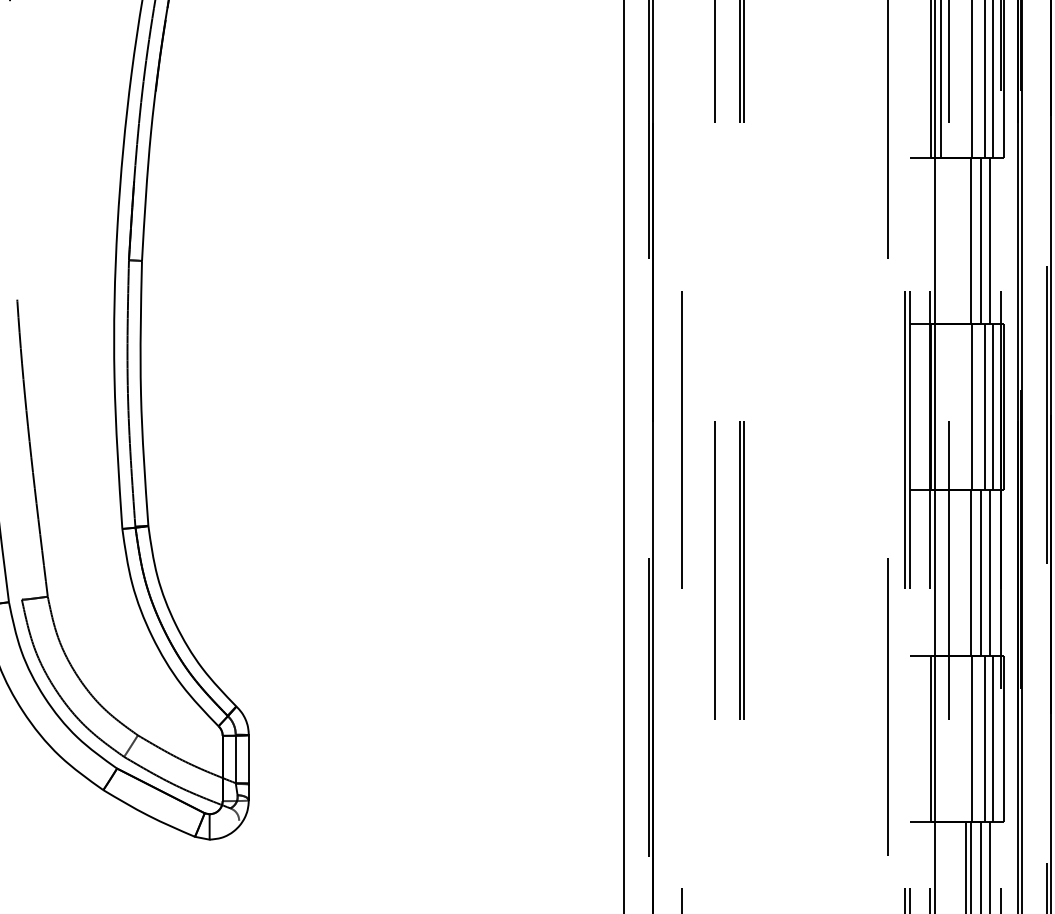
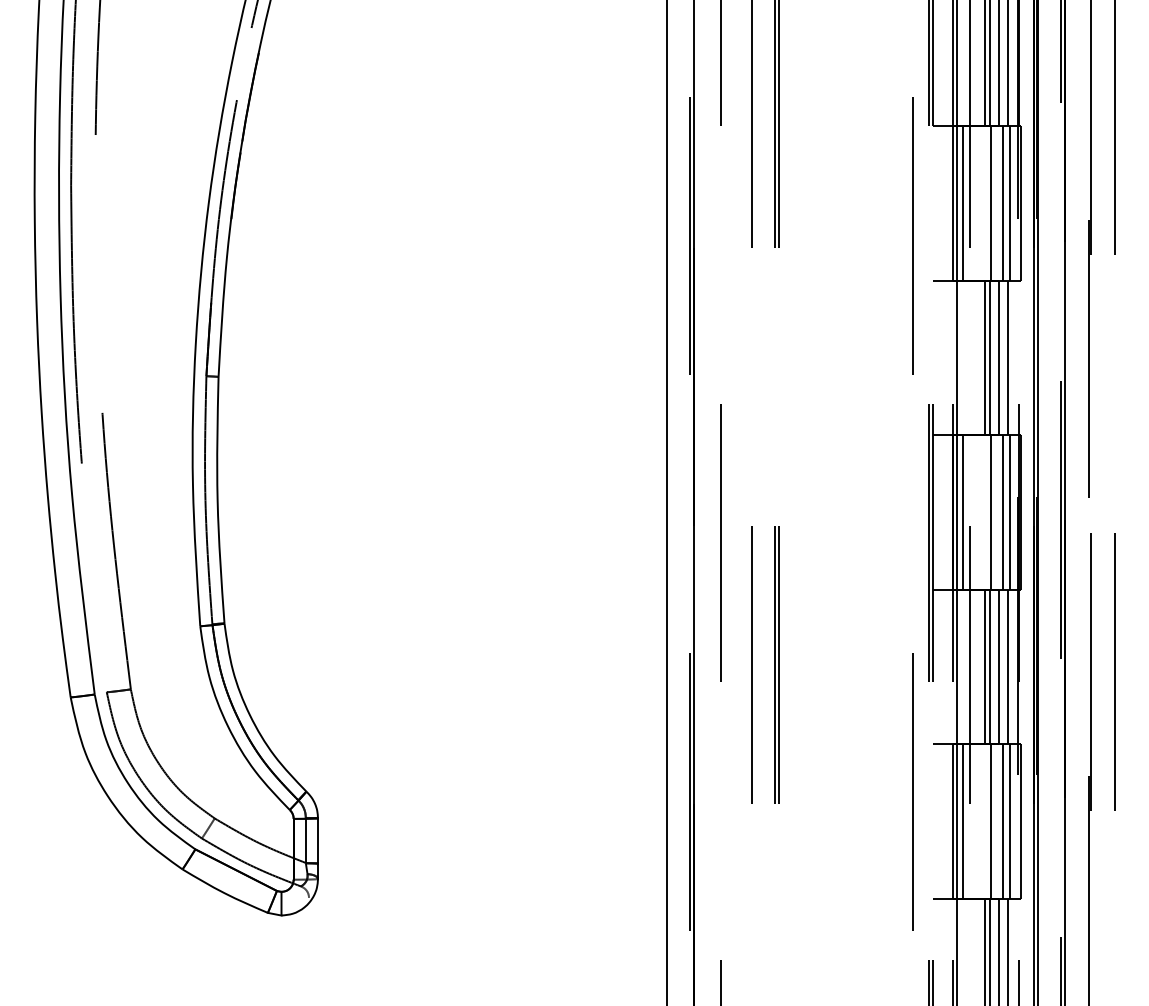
line: (965, 240) -> (985, 357), added
line: (941, 406) -> (962, 512), added
line: (965, 572) -> (985, 666), added
line: (941, 738) -> (962, 821), added

